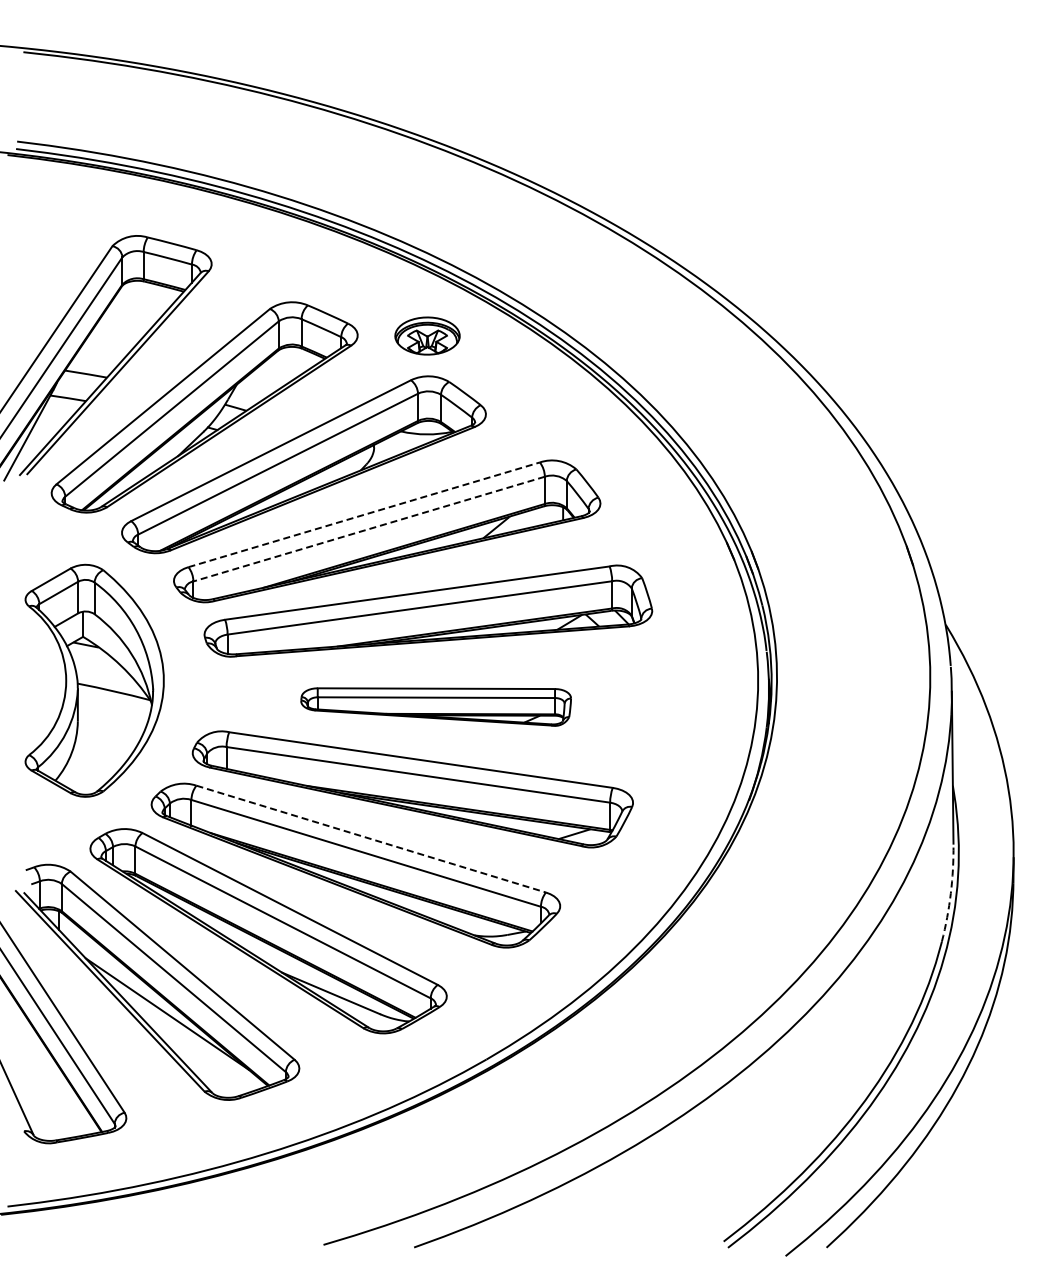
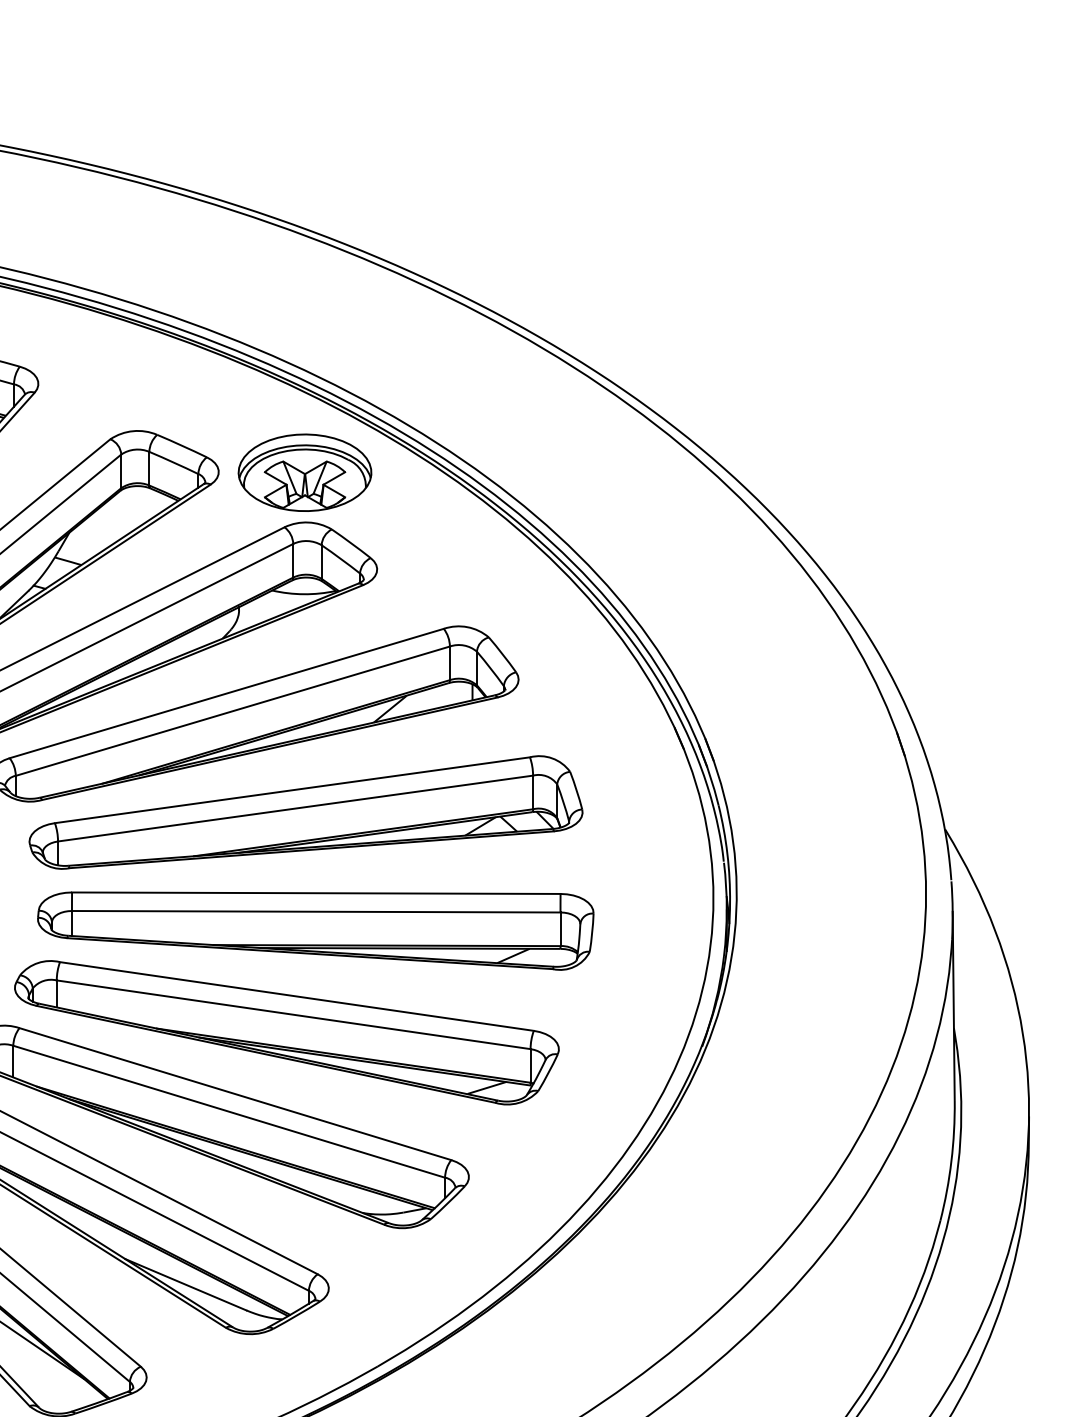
part: (427, 335) -> (304, 472), size x1.67
line: (364, 514) -> (227, 693), dashed -> solid
line: (368, 529) -> (232, 711), dashed -> solid
part: (435, 706) -> (314, 930), size x1.67
line: (371, 839) -> (235, 1094), dashed -> solid
arc: (950, 893) -> (951, 1161), dashed -> solid

